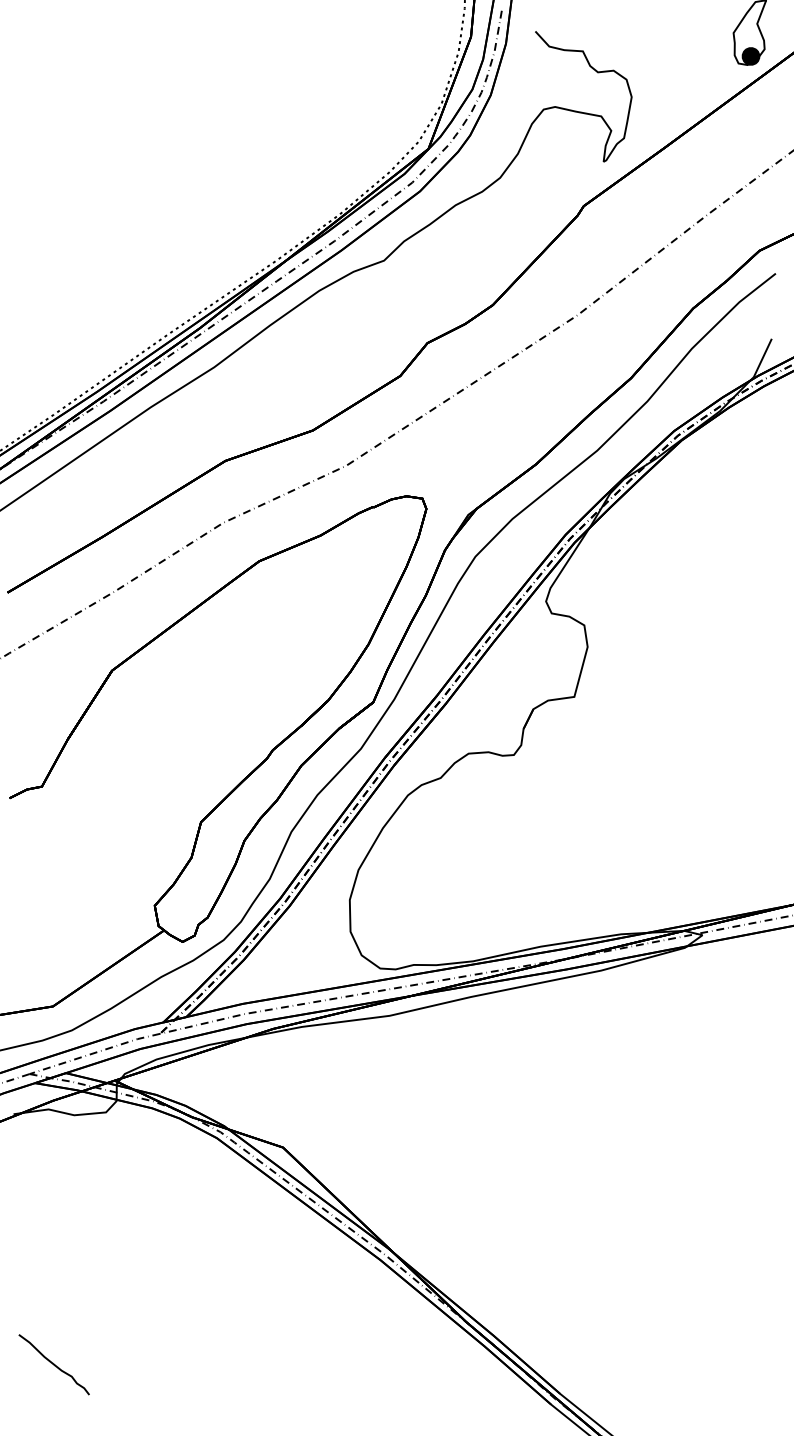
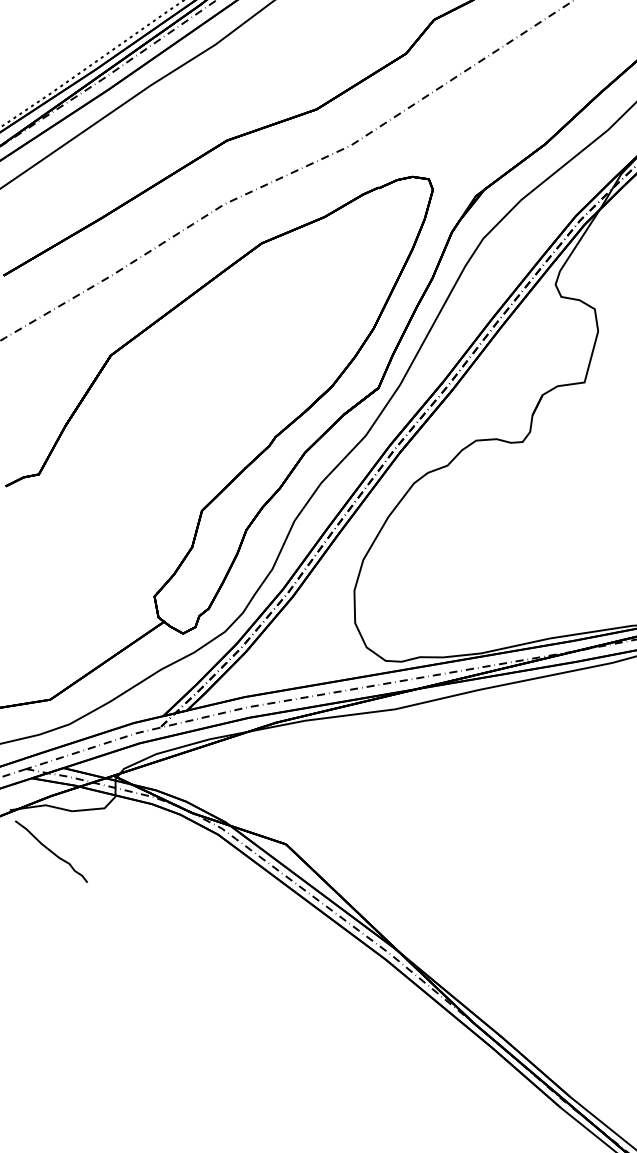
curve: (53, 1364) -> (50, 851), moved

